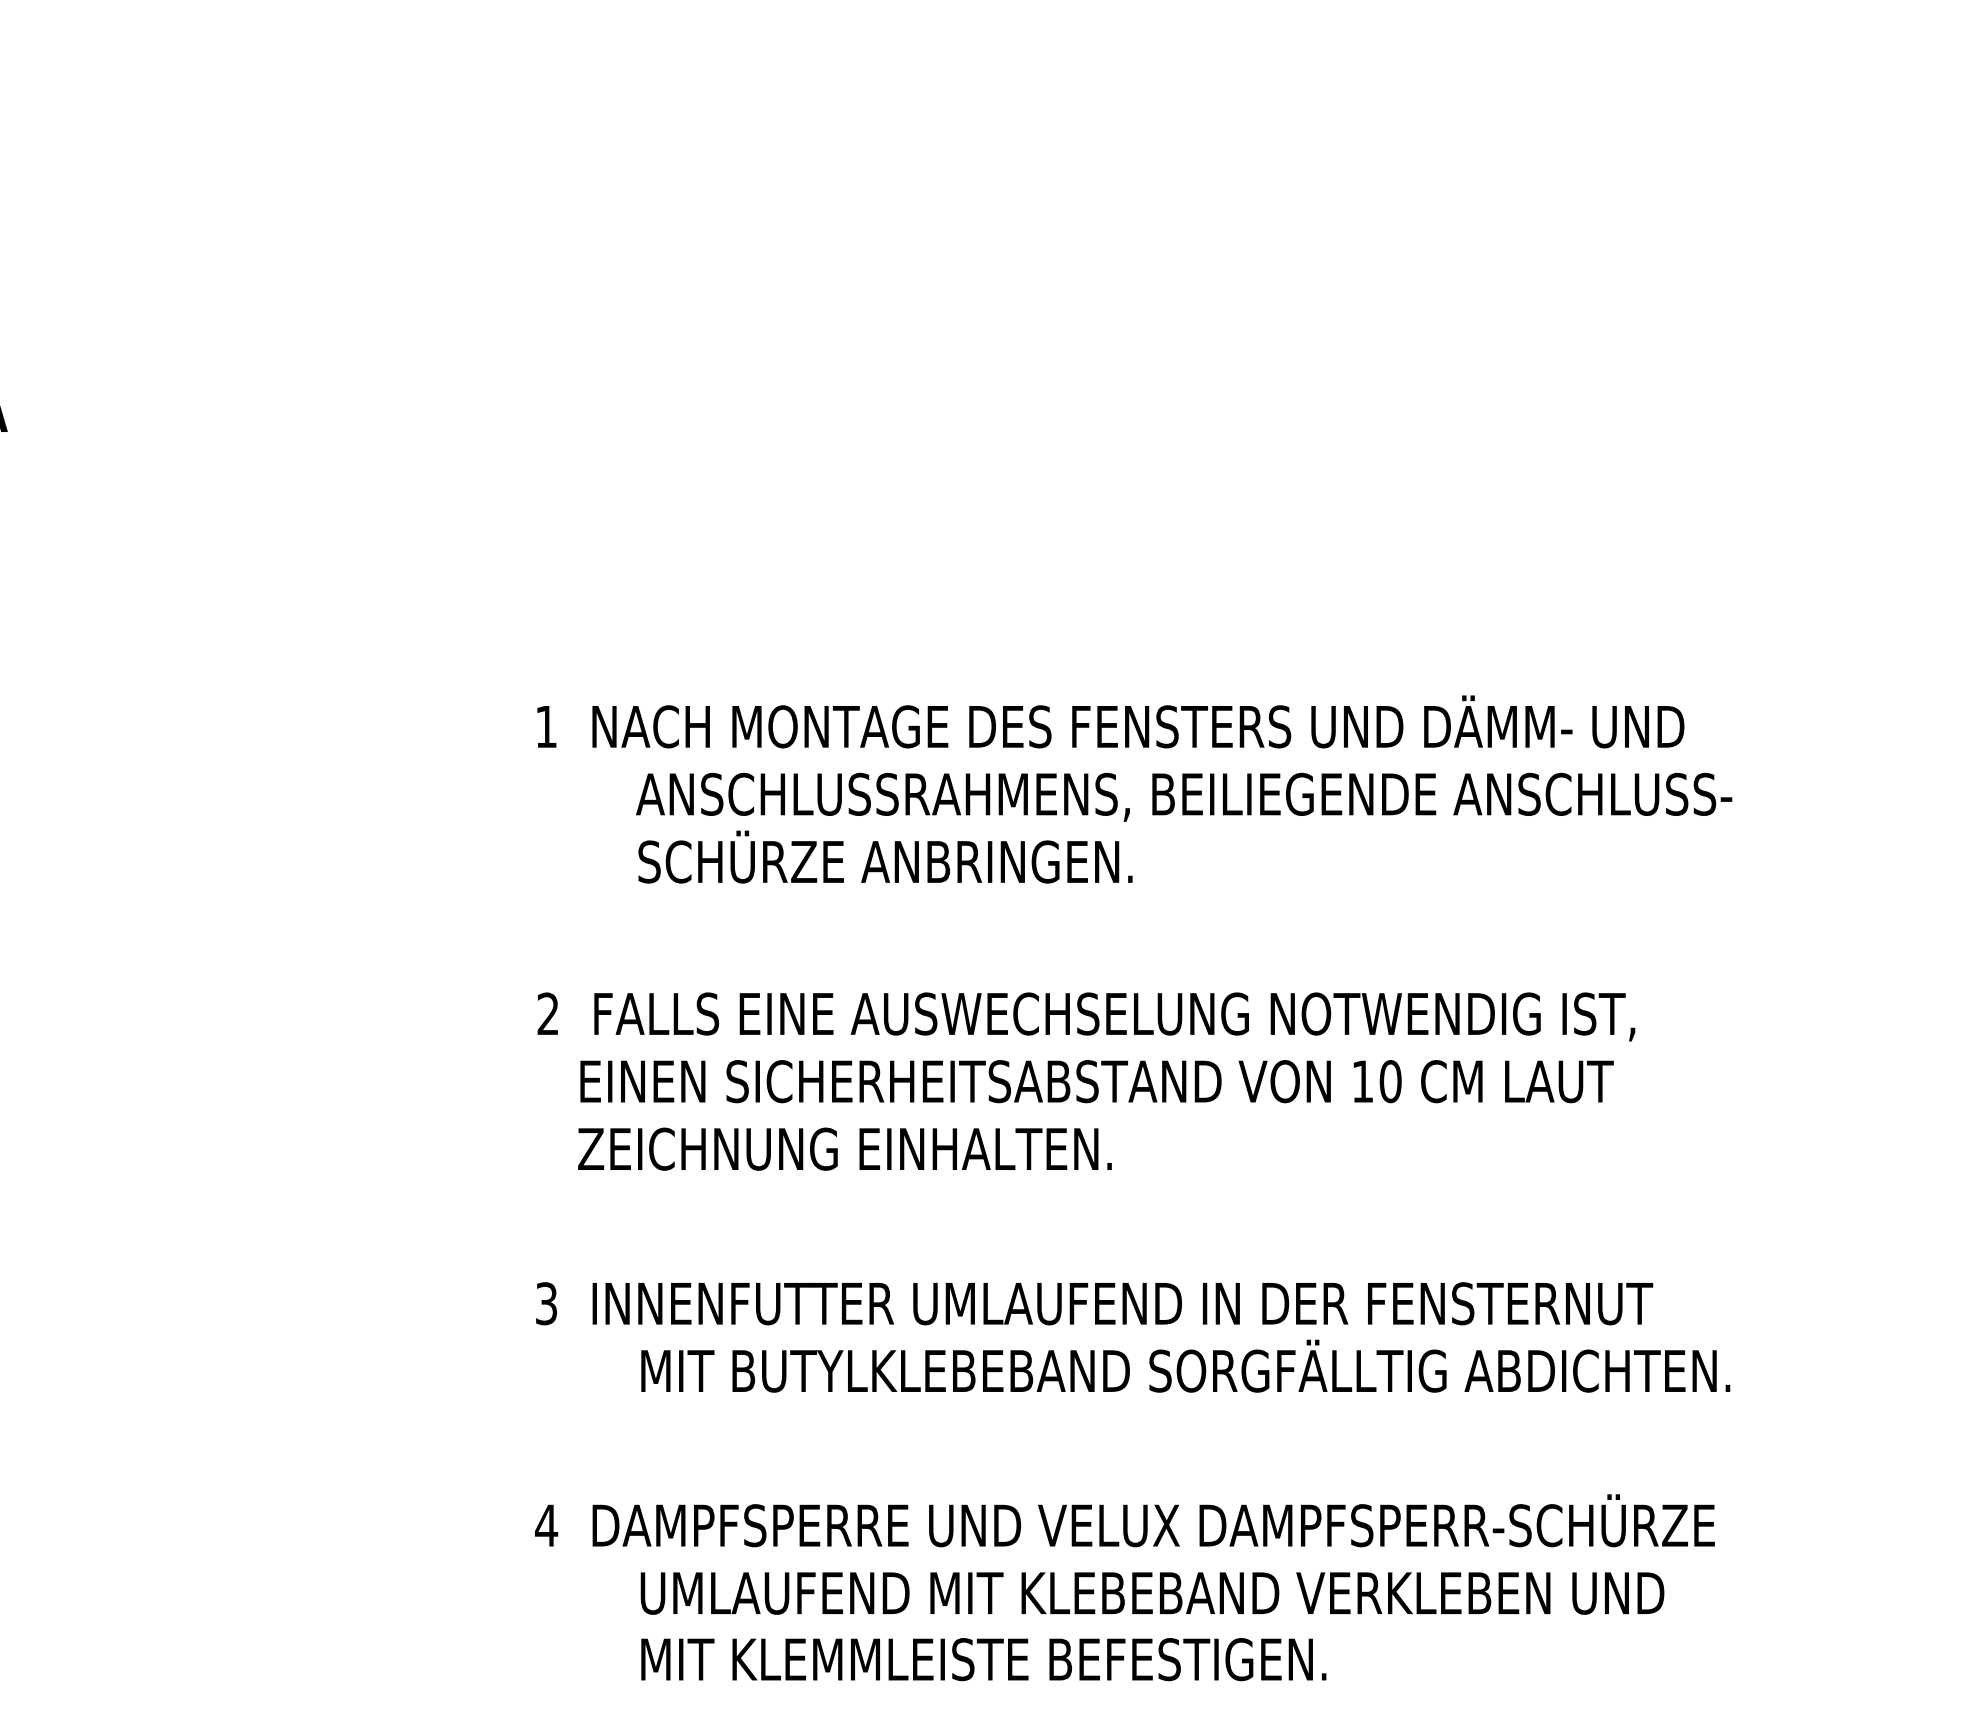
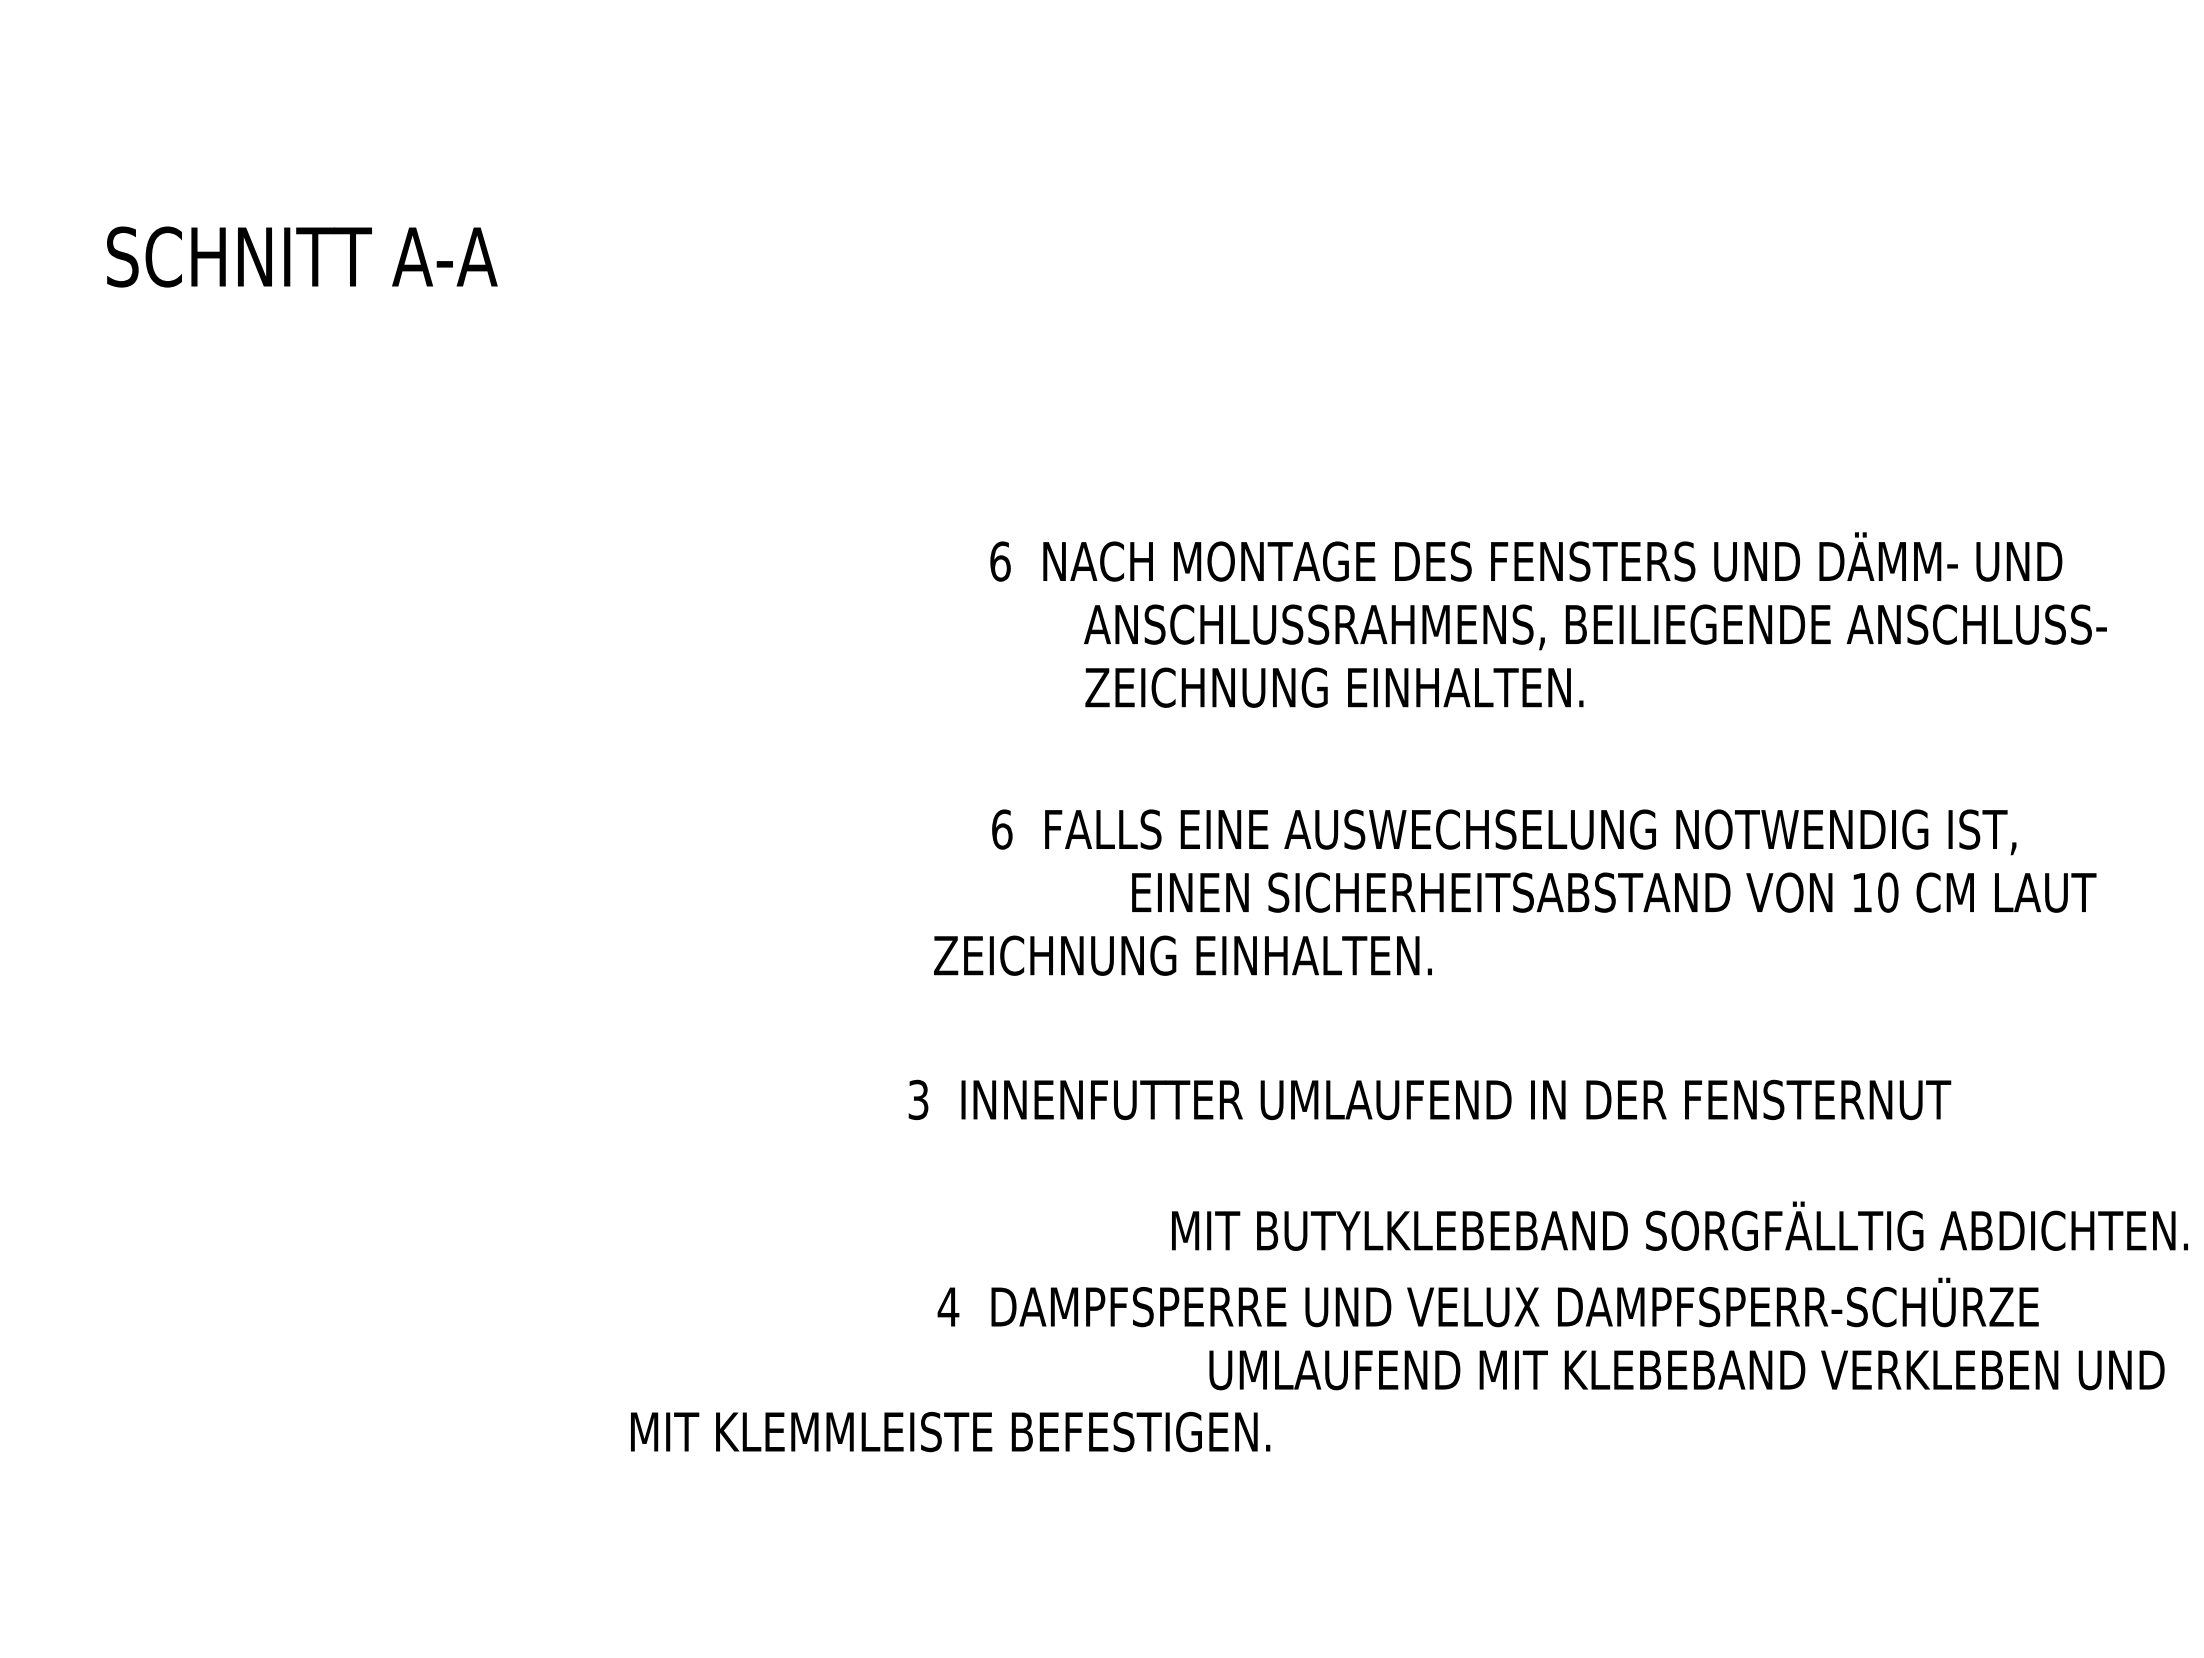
text: (546, 726) -> (1000, 561), 1 -> 6
text: (904, 856) -> (1334, 682), SCHÜRZE ANBRINGEN. -> ZEICHNUNG EINHALTEN.
text: (548, 1013) -> (1002, 829), 2 -> 6
text: (1097, 1081) -> (1614, 892), moved
text: (844, 1148) -> (1182, 955), moved
text: (1094, 1303) -> (1429, 1099), moved
text: (1185, 1365) -> (1679, 1225), moved
text: (1124, 1520) -> (1487, 1302), moved
text: (1152, 1593) -> (1686, 1370), moved
text: (983, 1659) -> (950, 1431), moved

